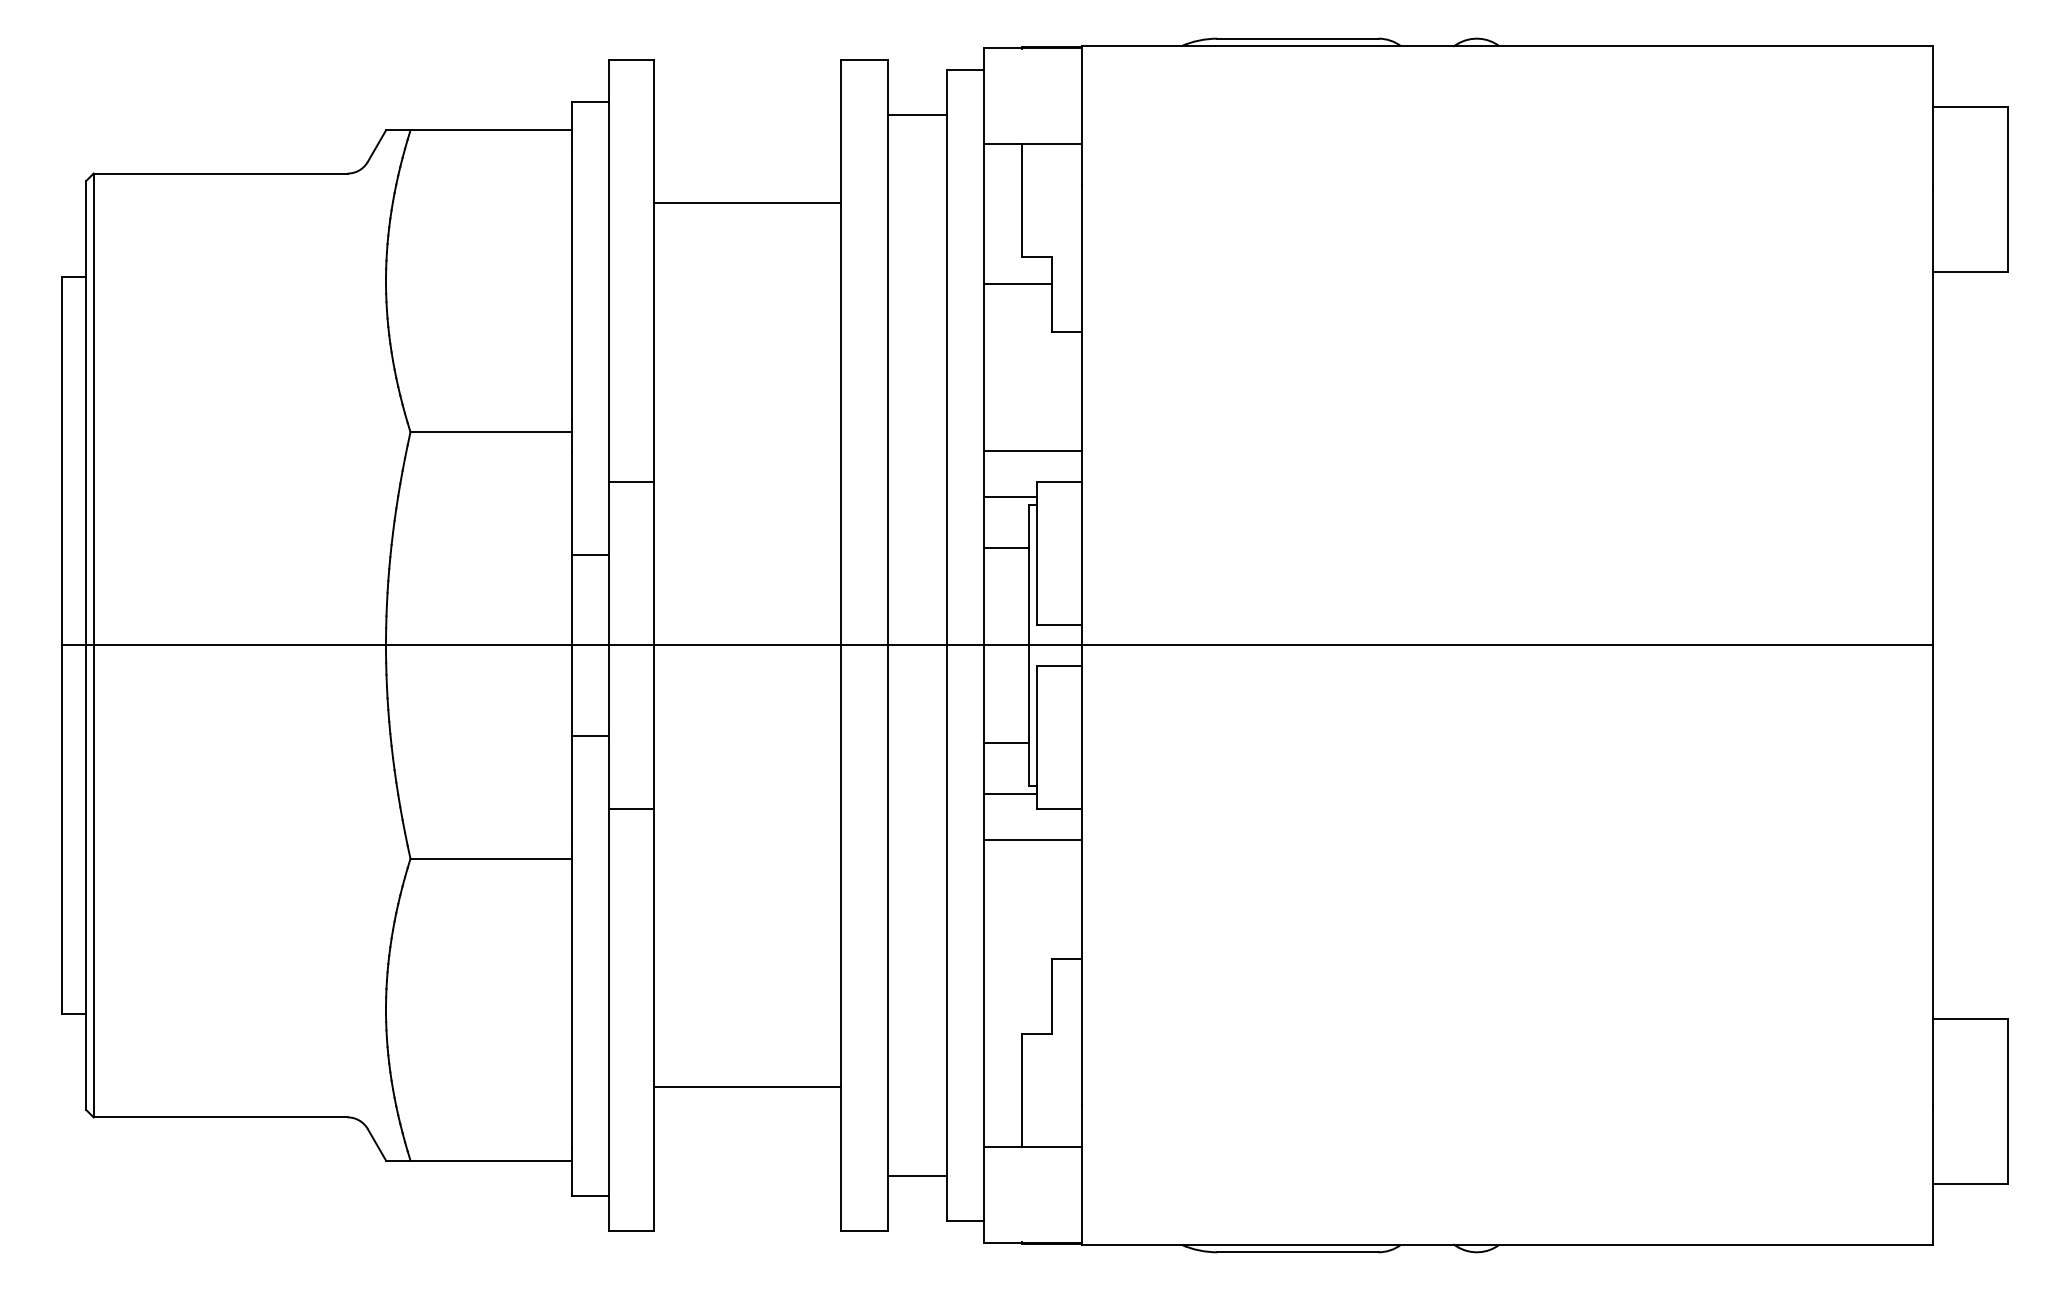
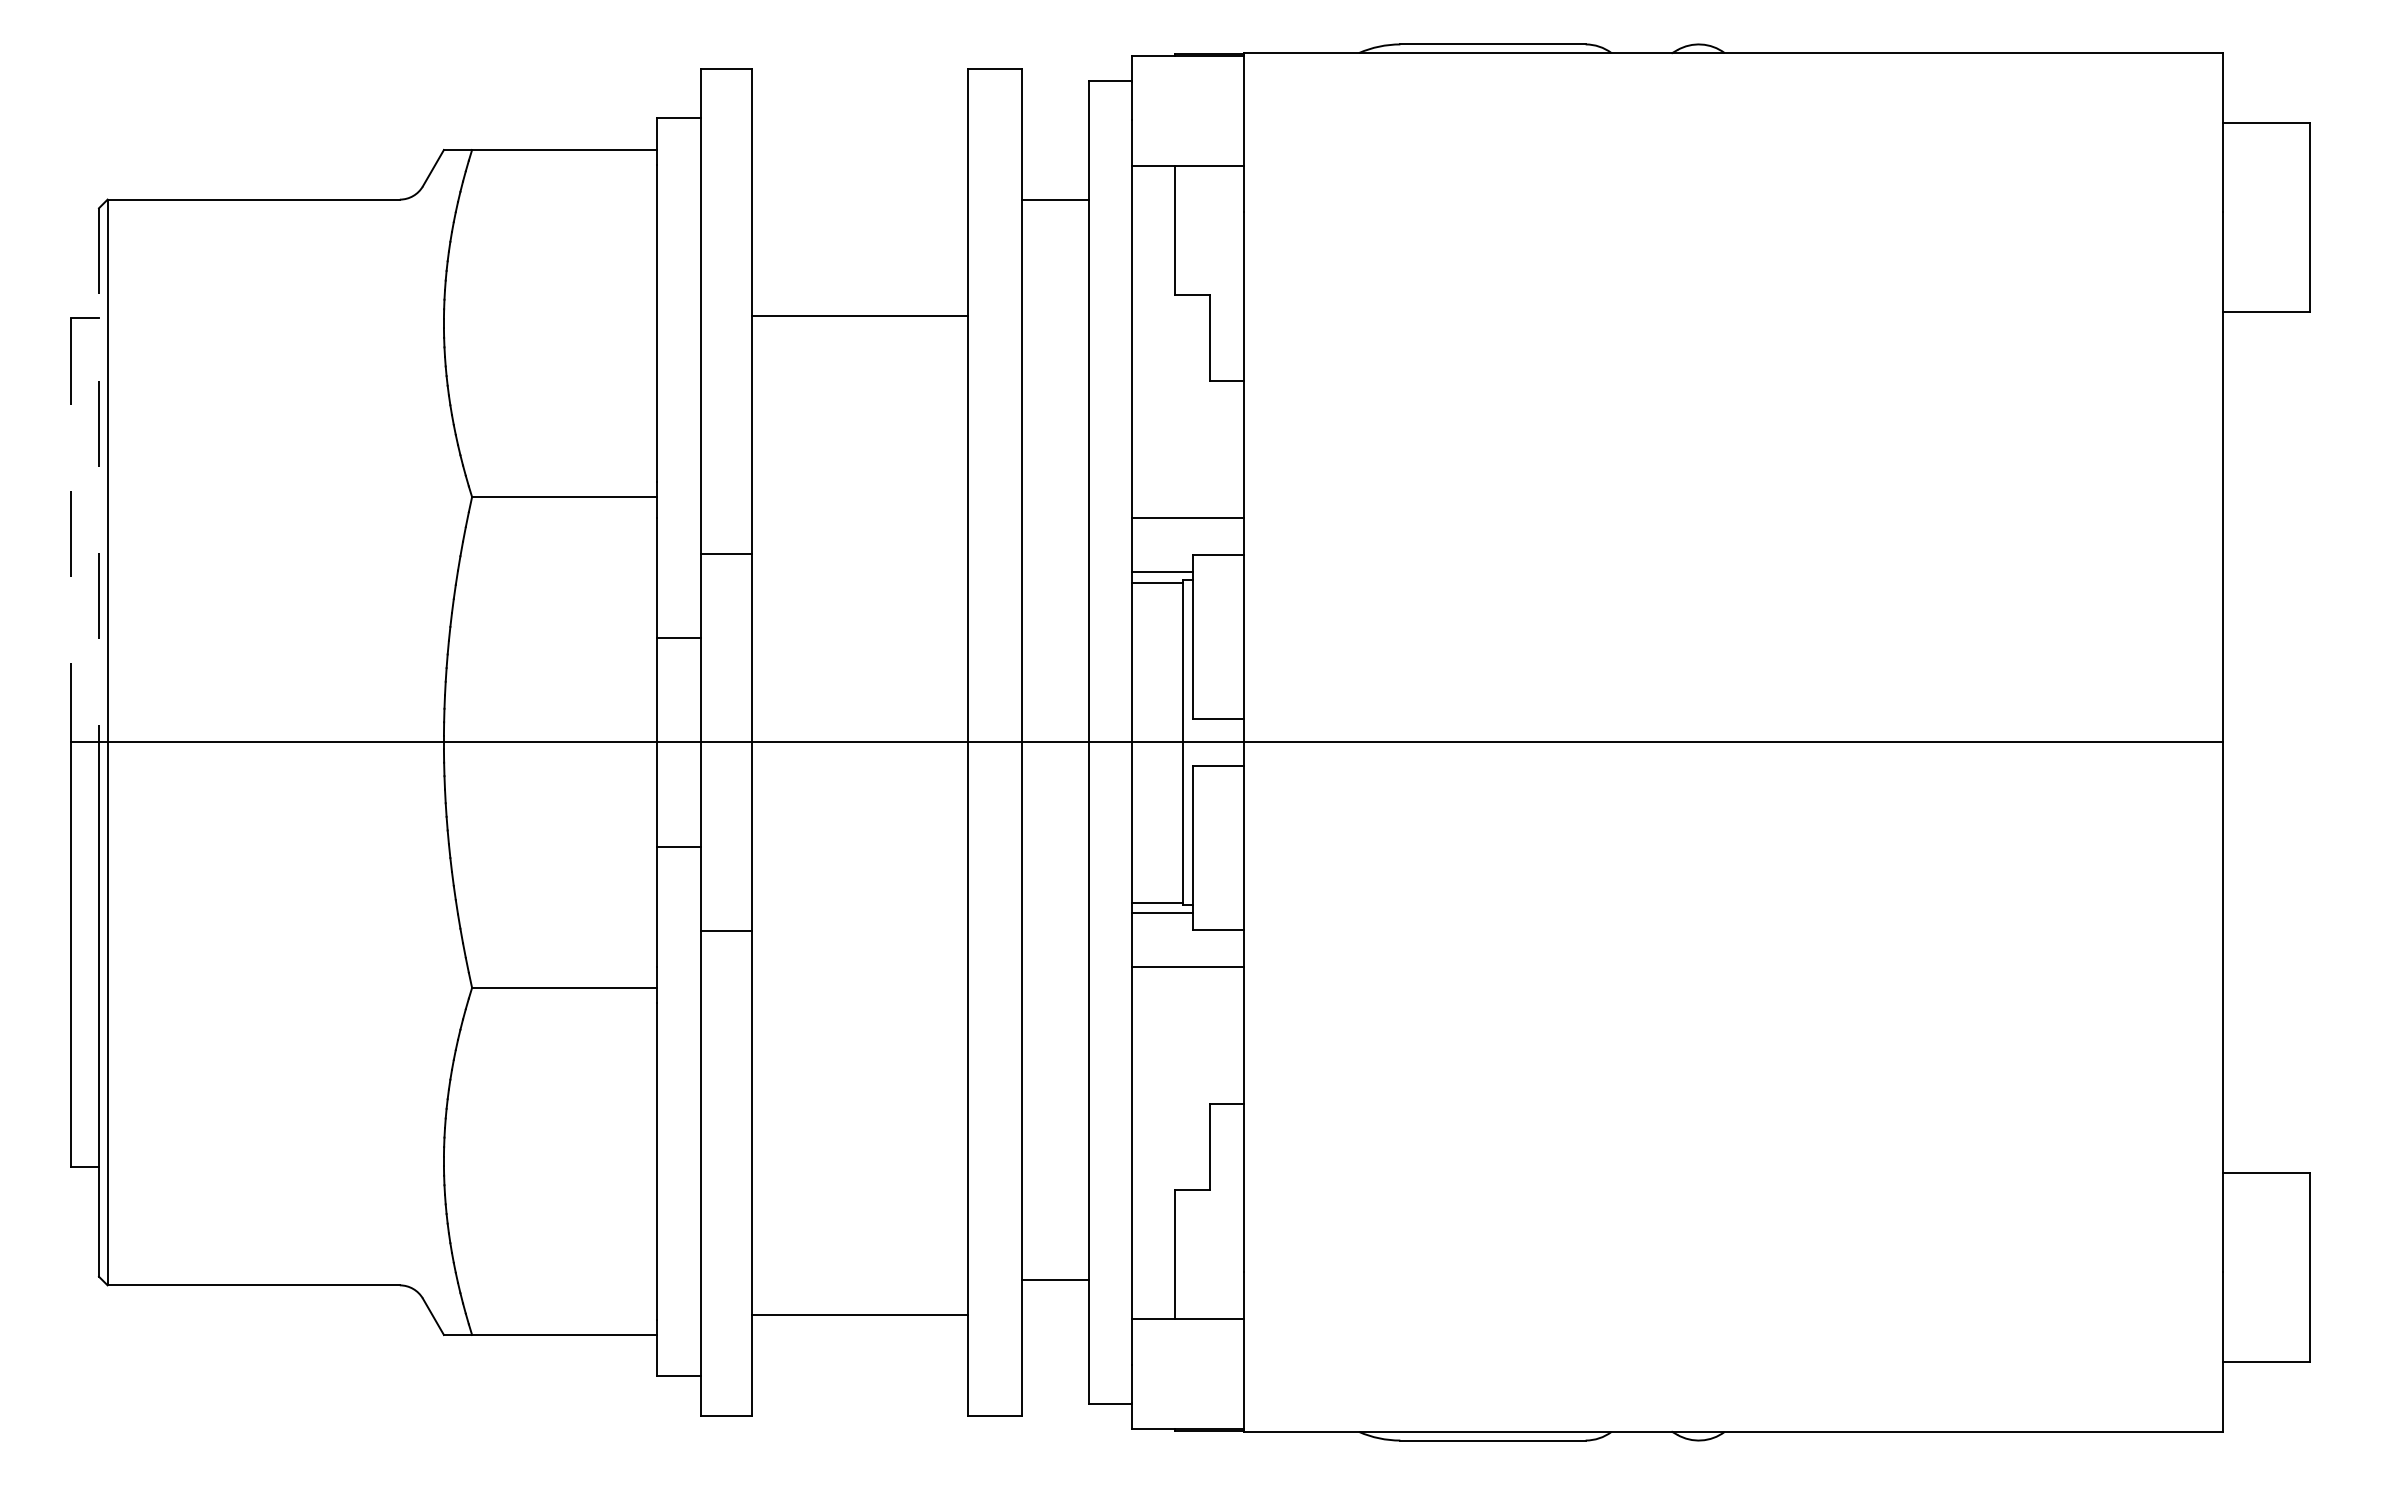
line: (917, 114) -> (1055, 199), moved
line: (747, 203) -> (859, 316), moved
line: (1017, 283) -> (1170, 326), removed
line: (86, 413) -> (99, 475), solid -> dashed
line: (62, 461) -> (71, 530), solid -> dashed
line: (1006, 548) -> (1157, 583), moved
line: (1006, 742) -> (1157, 902), moved
line: (747, 1087) -> (859, 1314), moved
line: (917, 1176) -> (1055, 1280), moved

